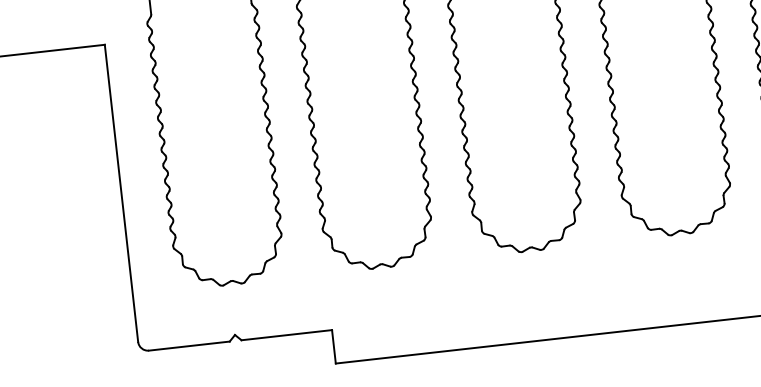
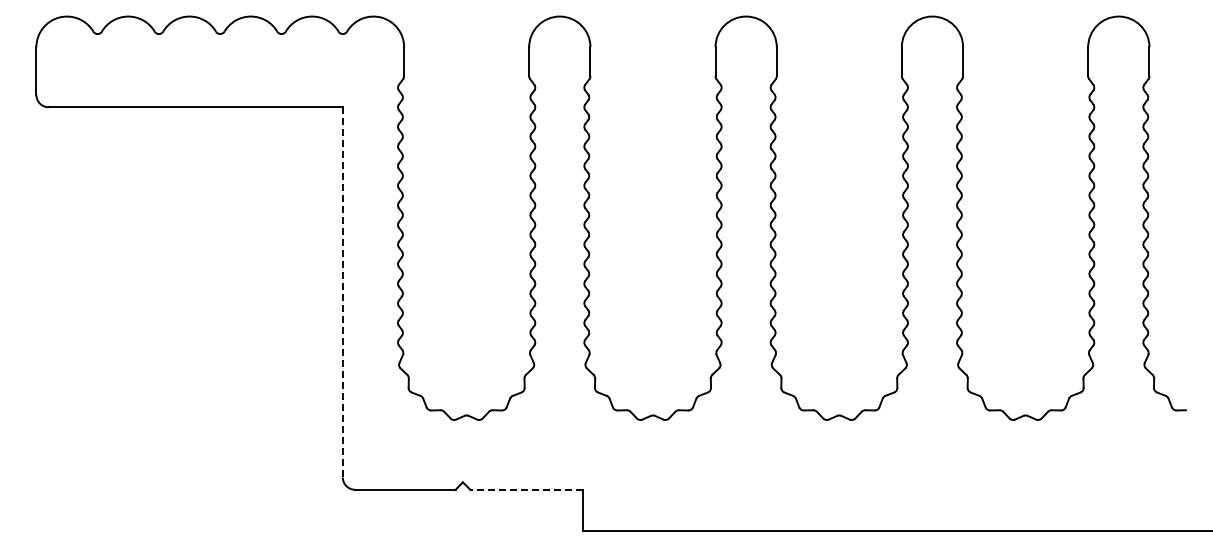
line: (121, 192) -> (342, 291), solid -> dashed
line: (286, 335) -> (526, 489), solid -> dashed

